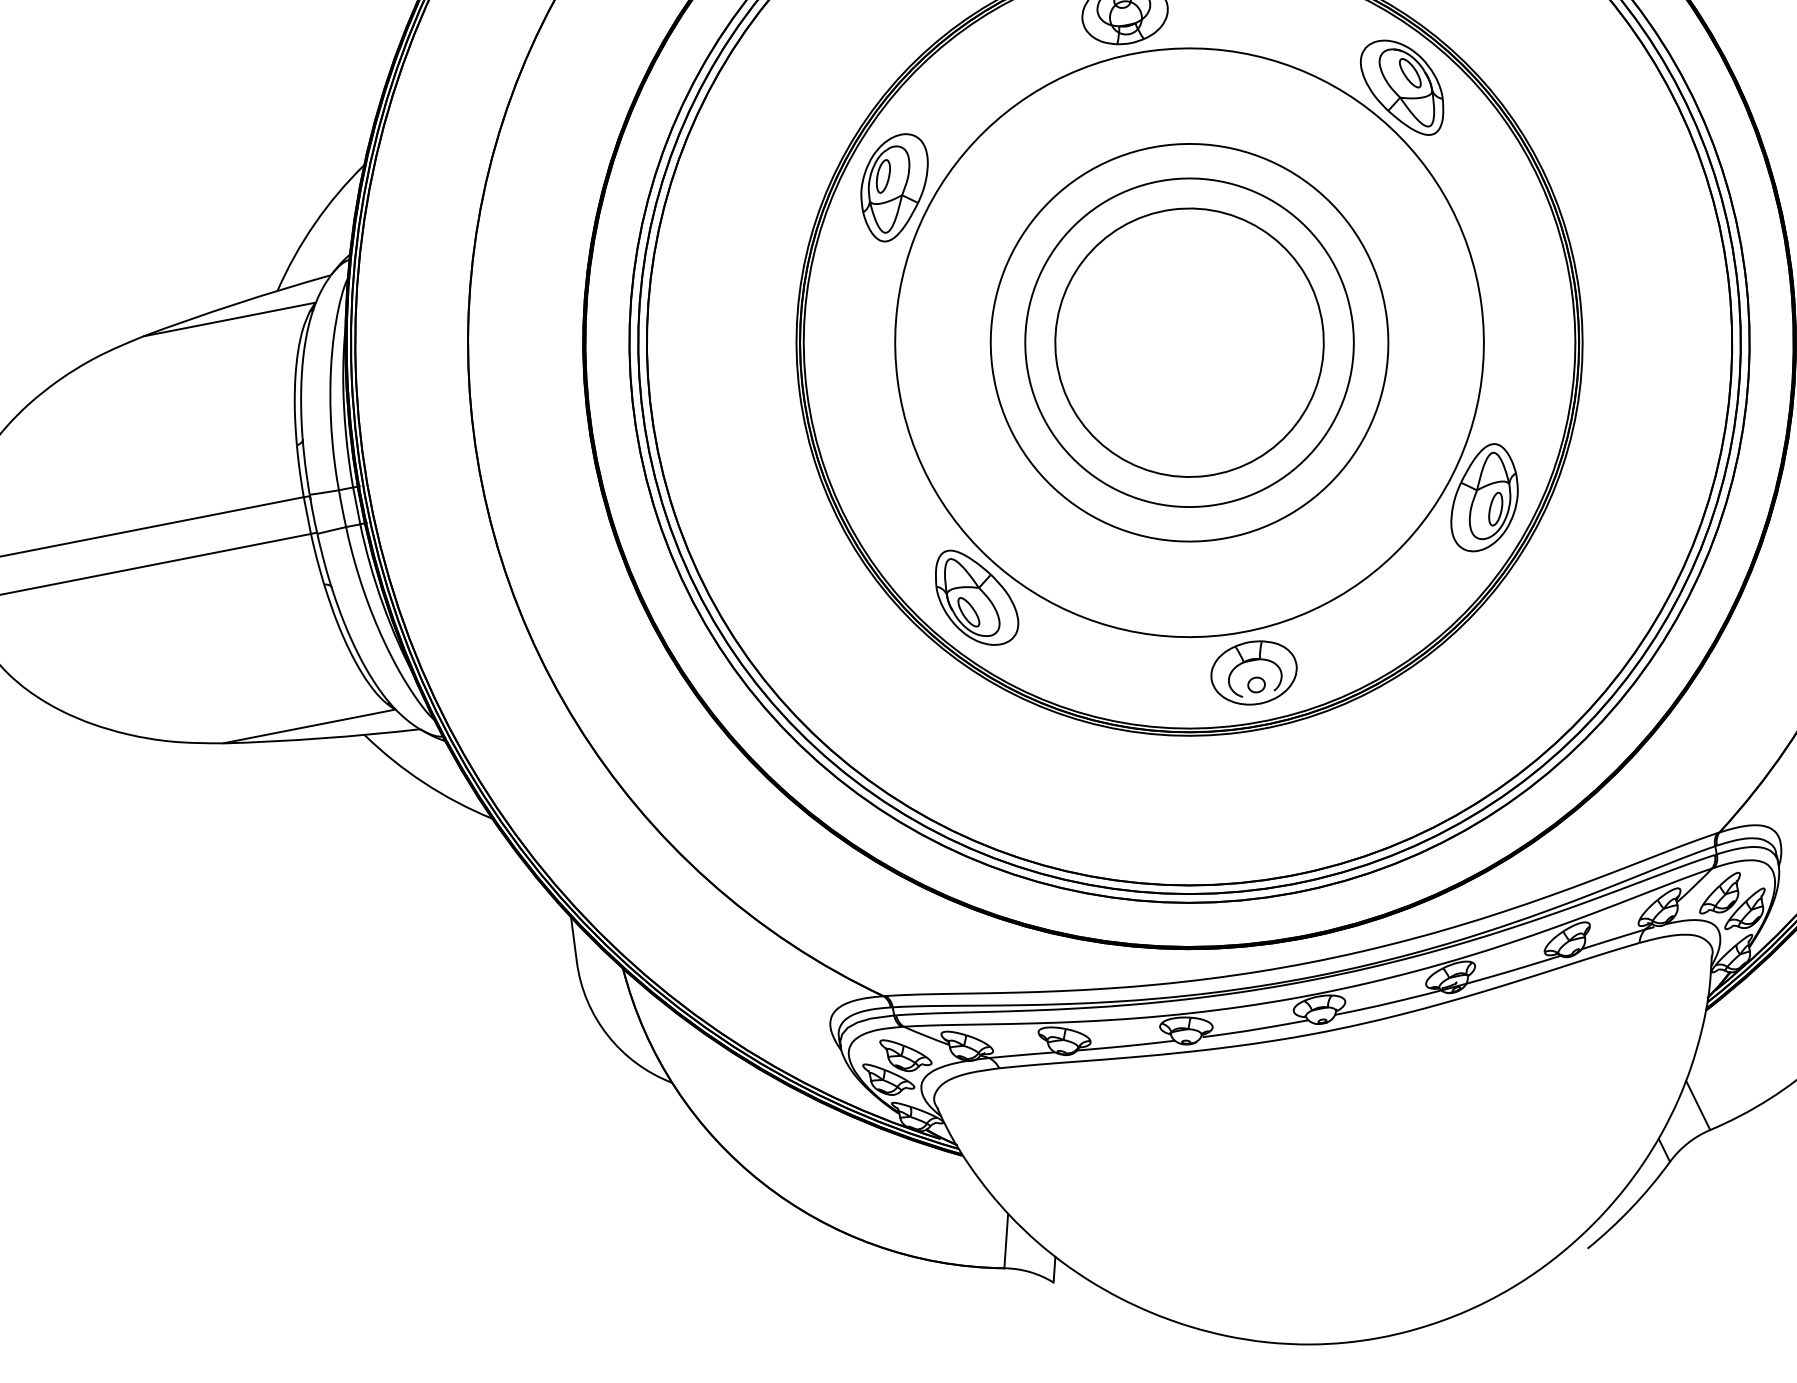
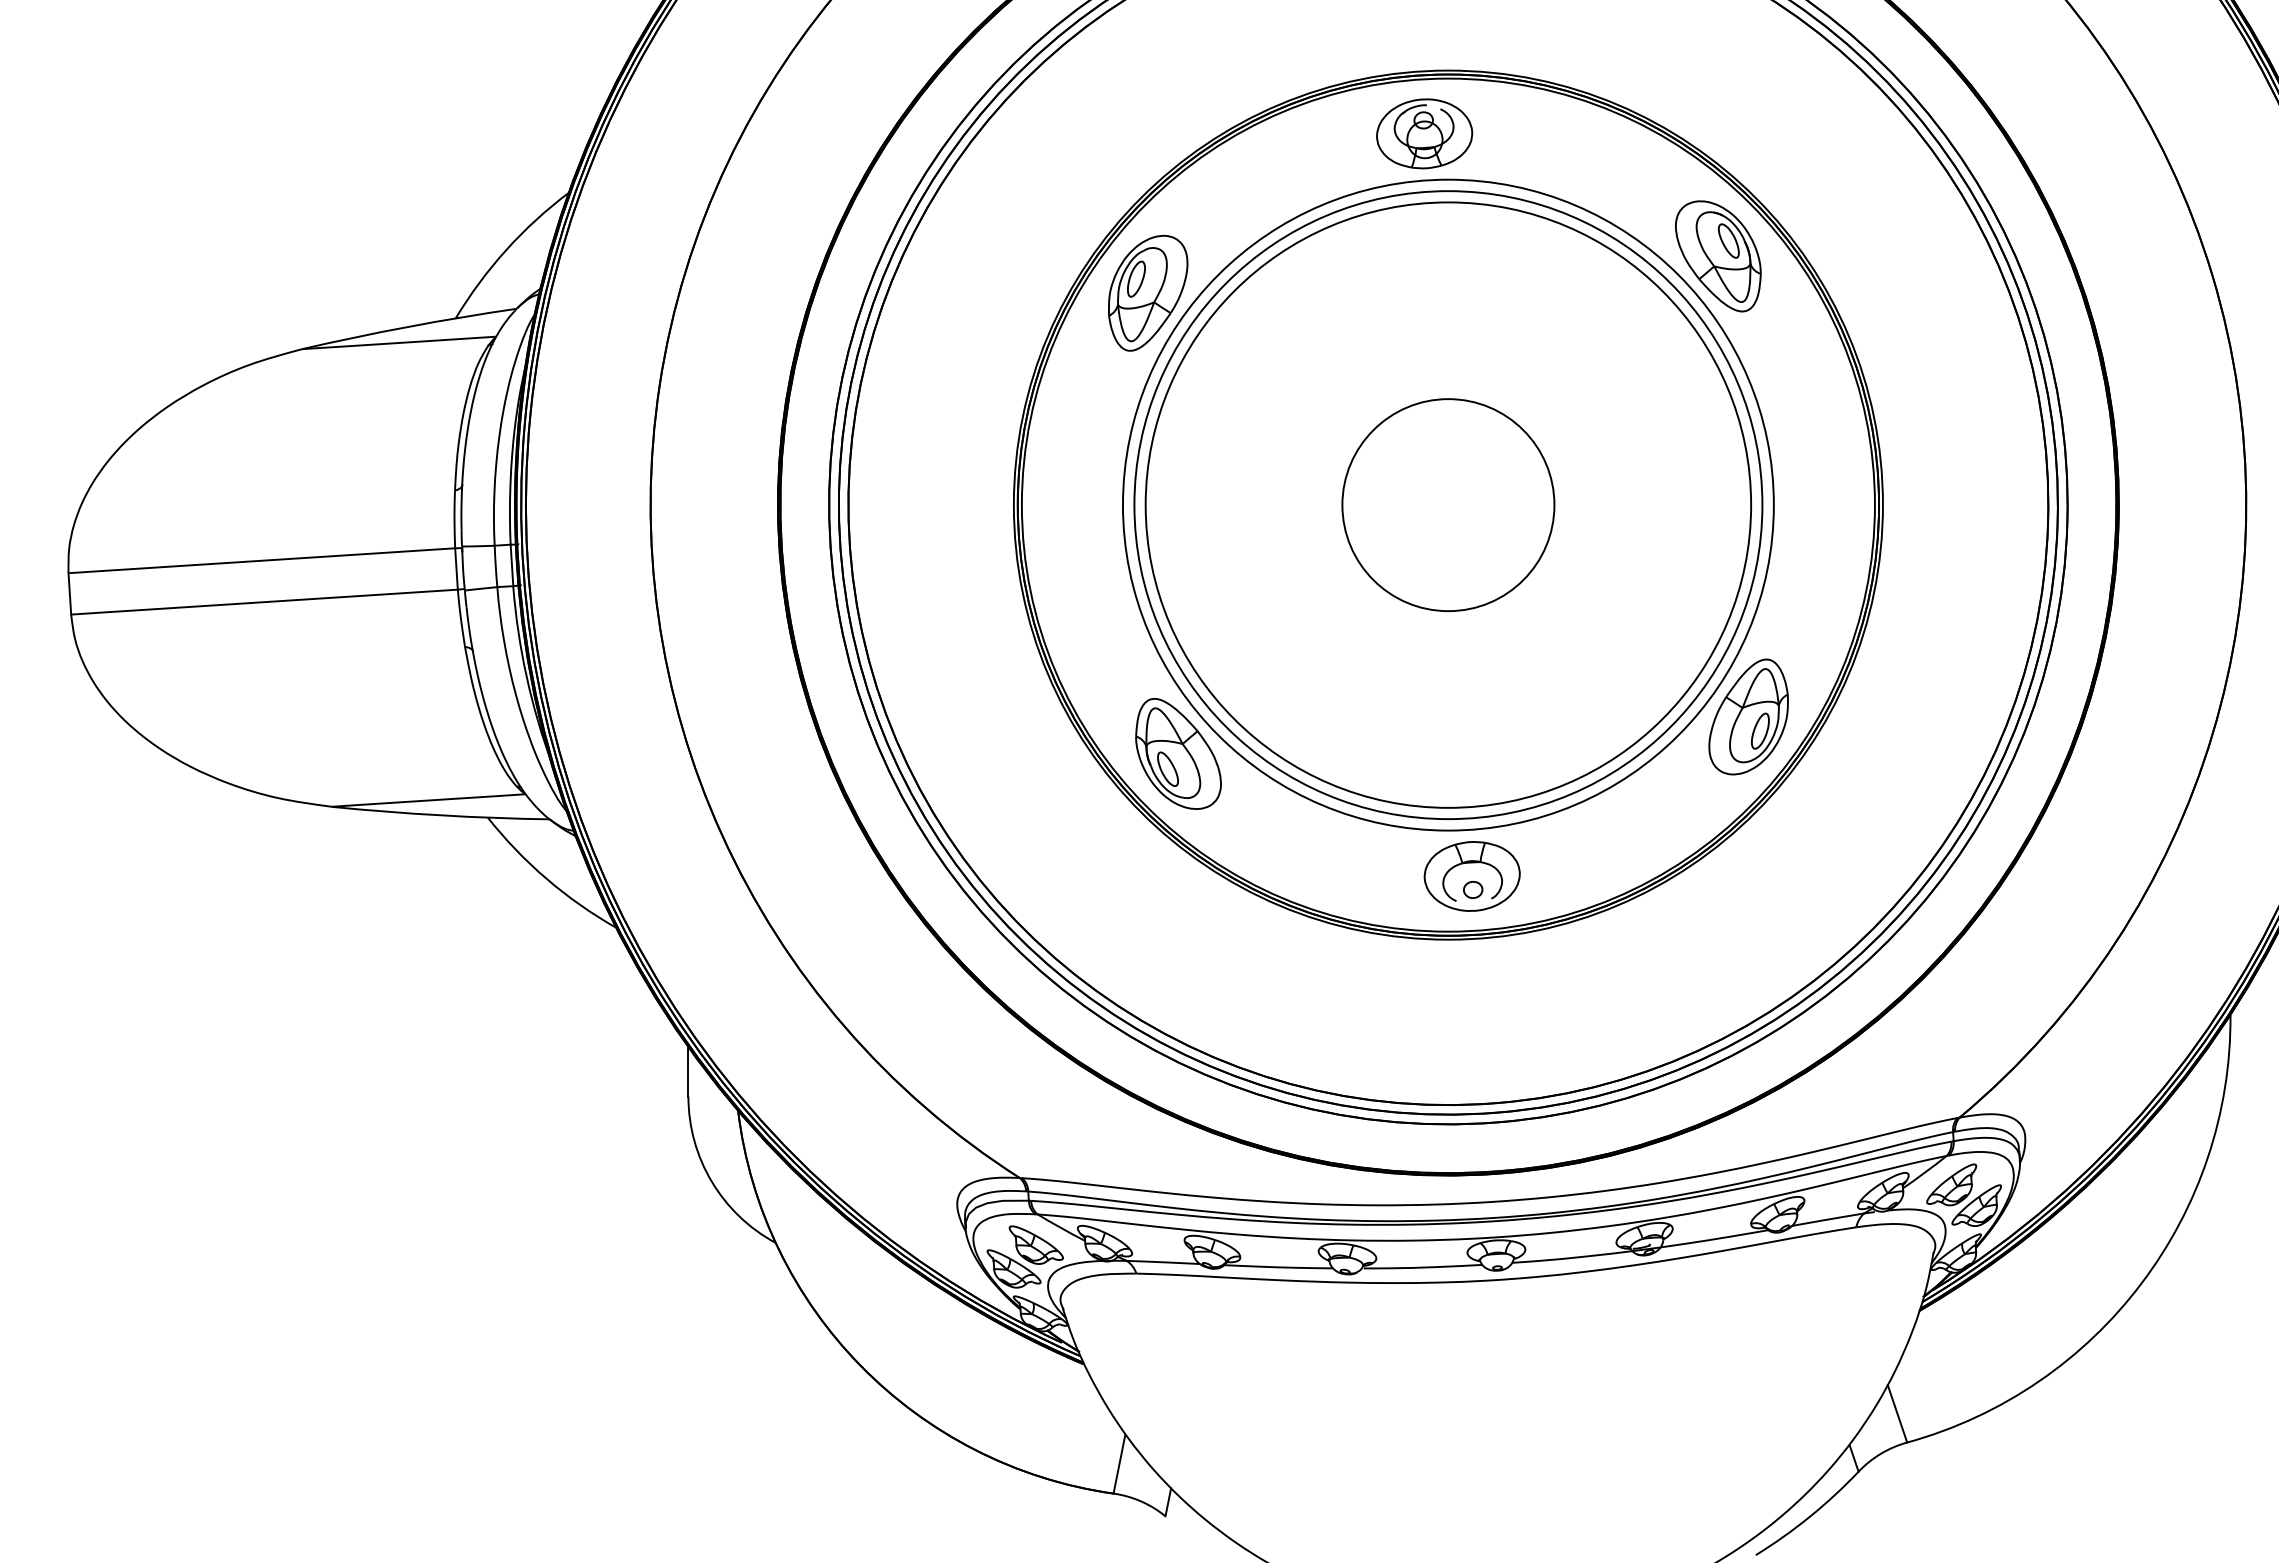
circle: (1189, 342) -> (1448, 504), size x1.67
circle: (1189, 343) -> (1448, 505), size x0.71
circle: (1189, 343) -> (1448, 505), size x1.43

